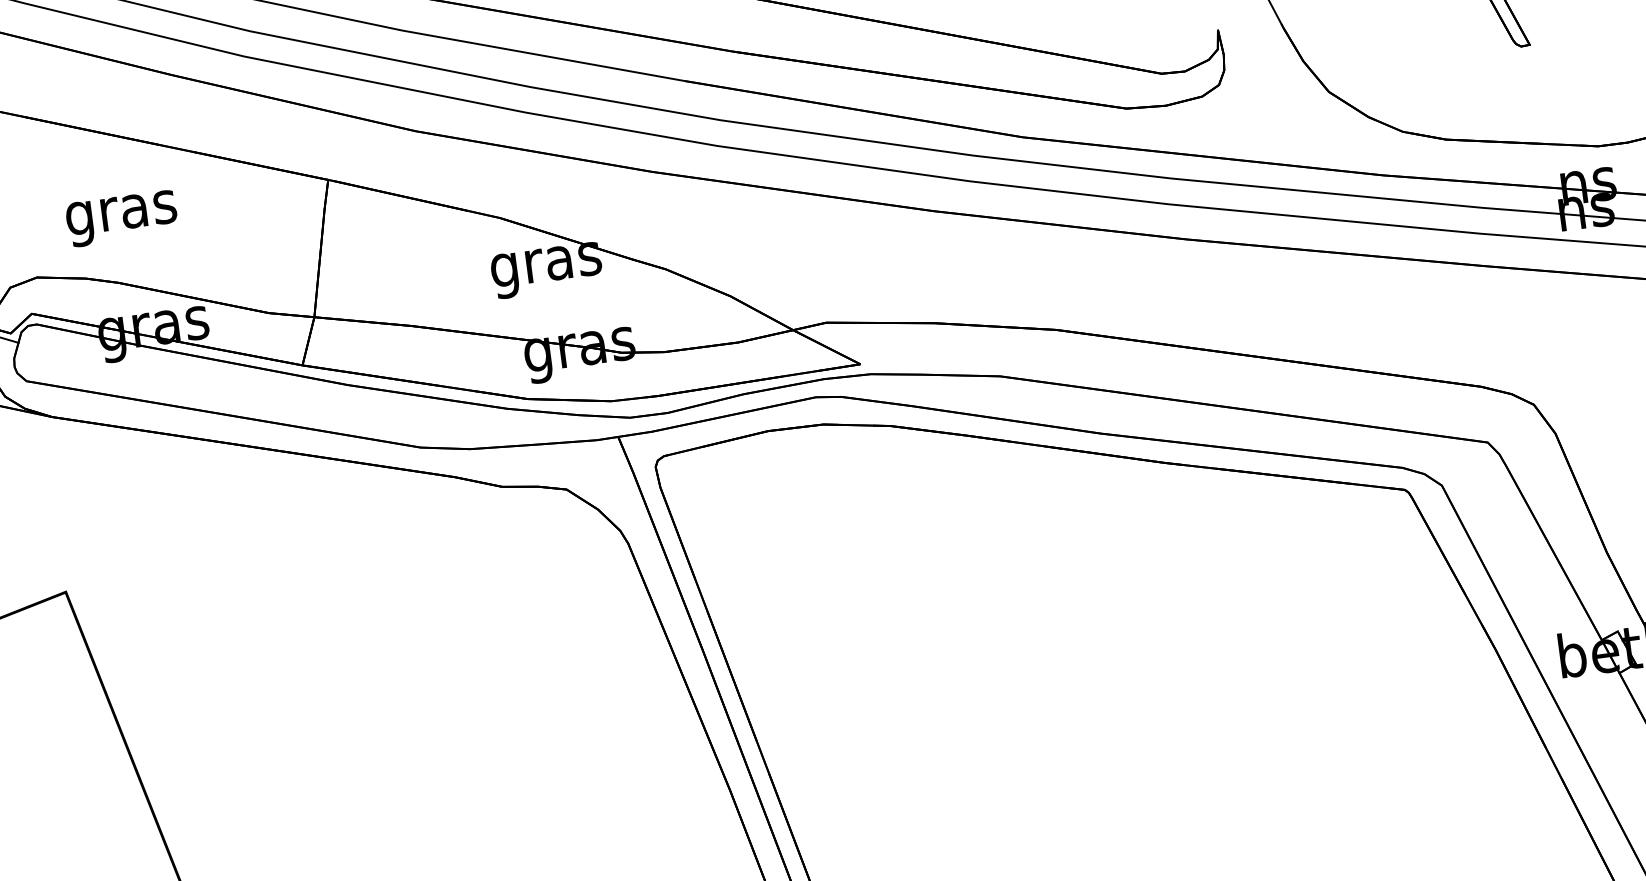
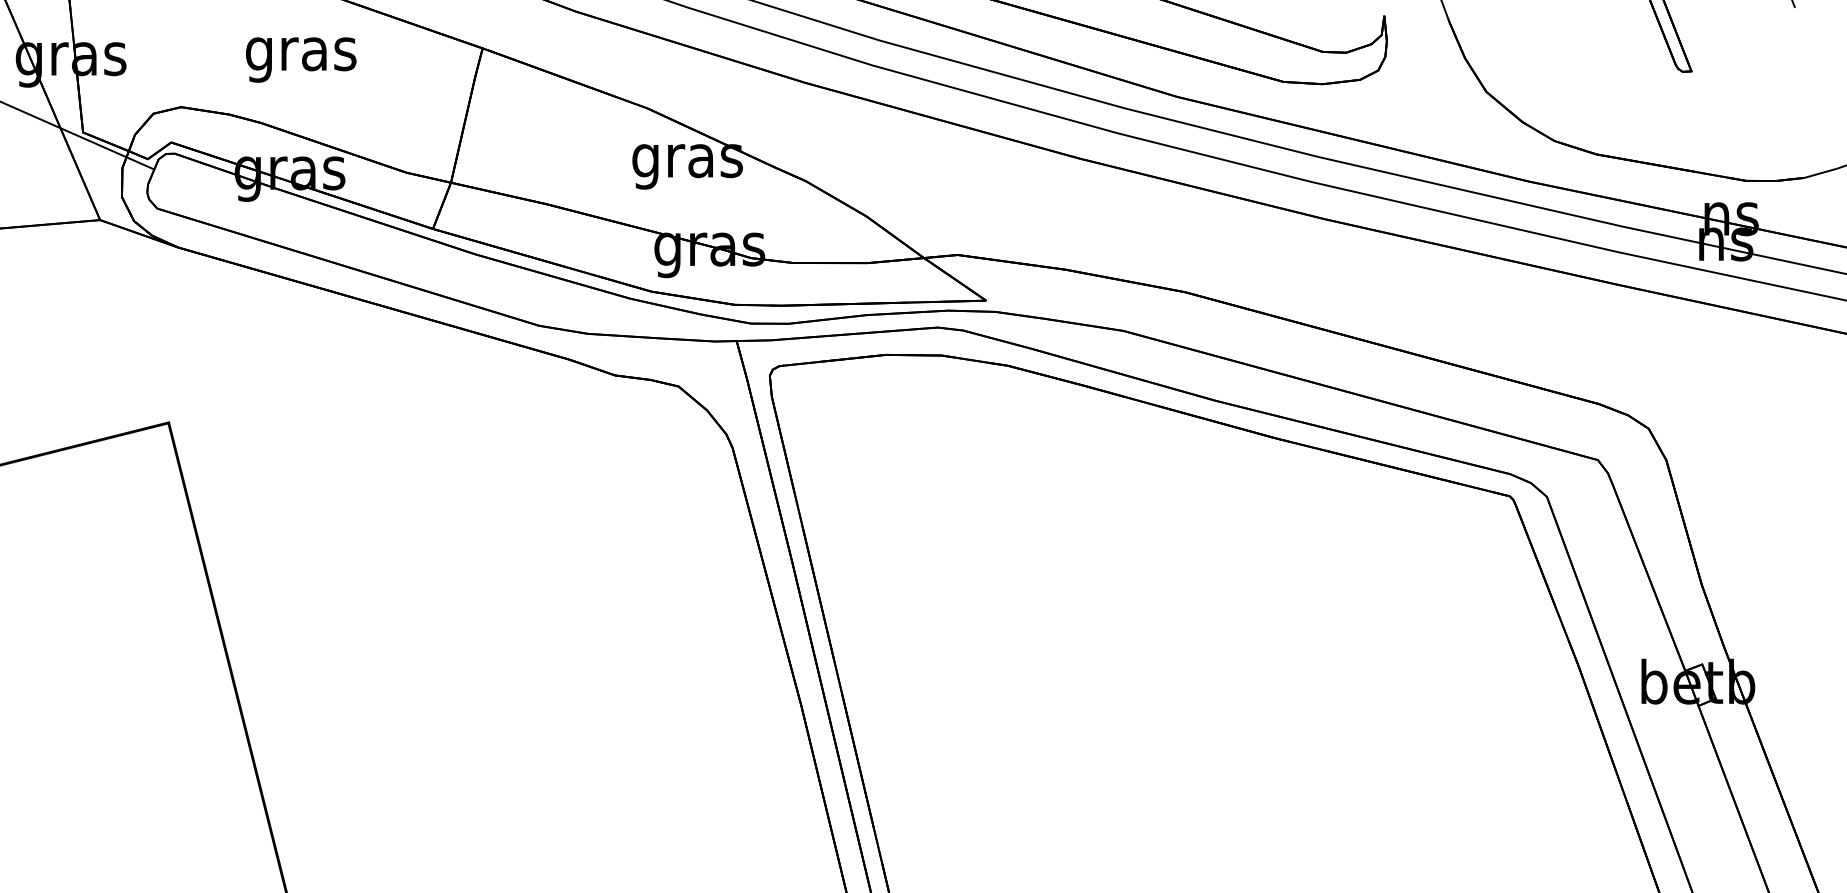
text: (122, 218) -> (301, 59), moved

